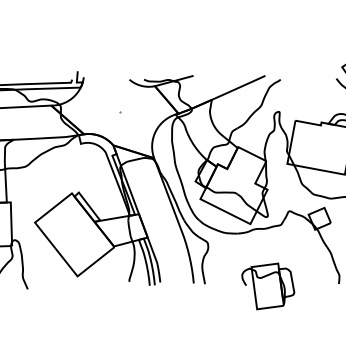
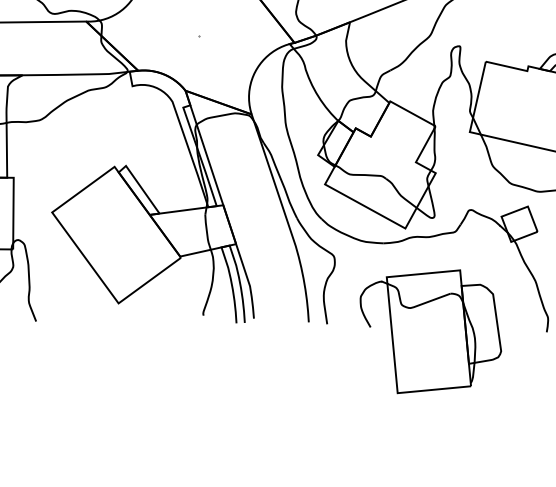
part: (268, 286) -> (431, 331), size x1.67

